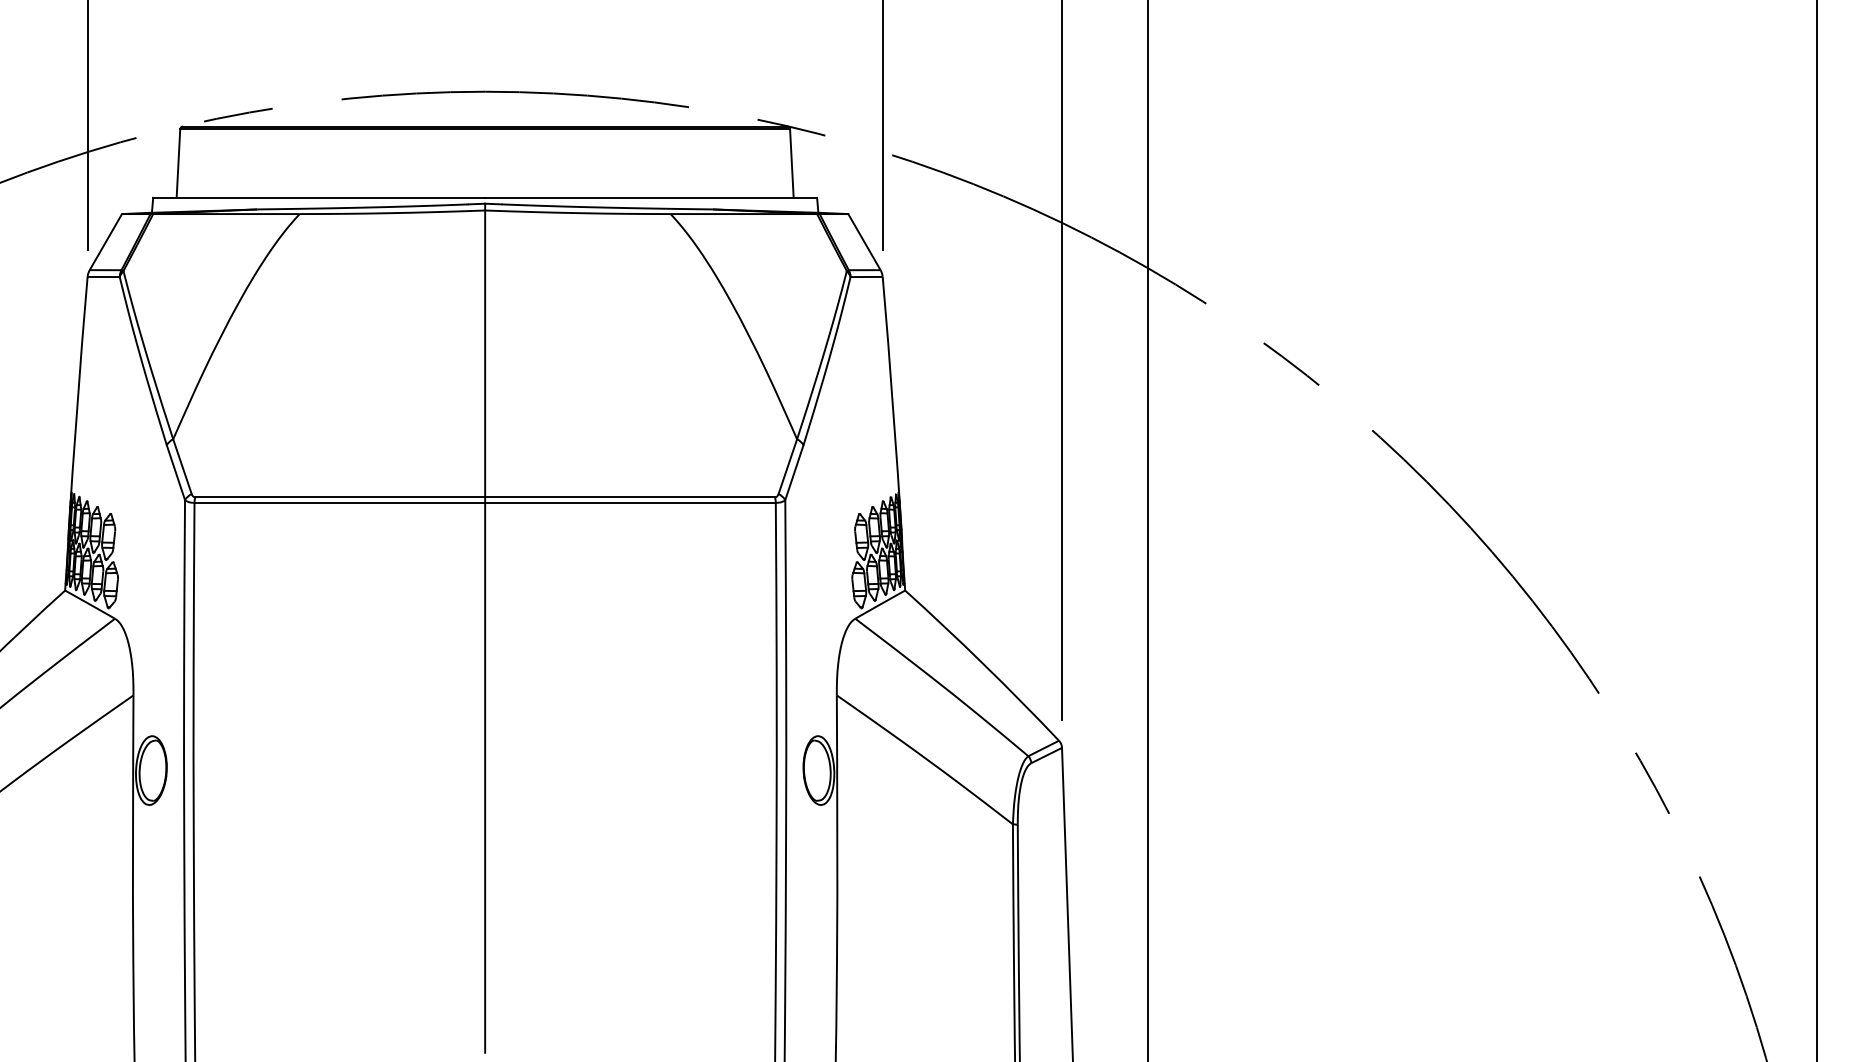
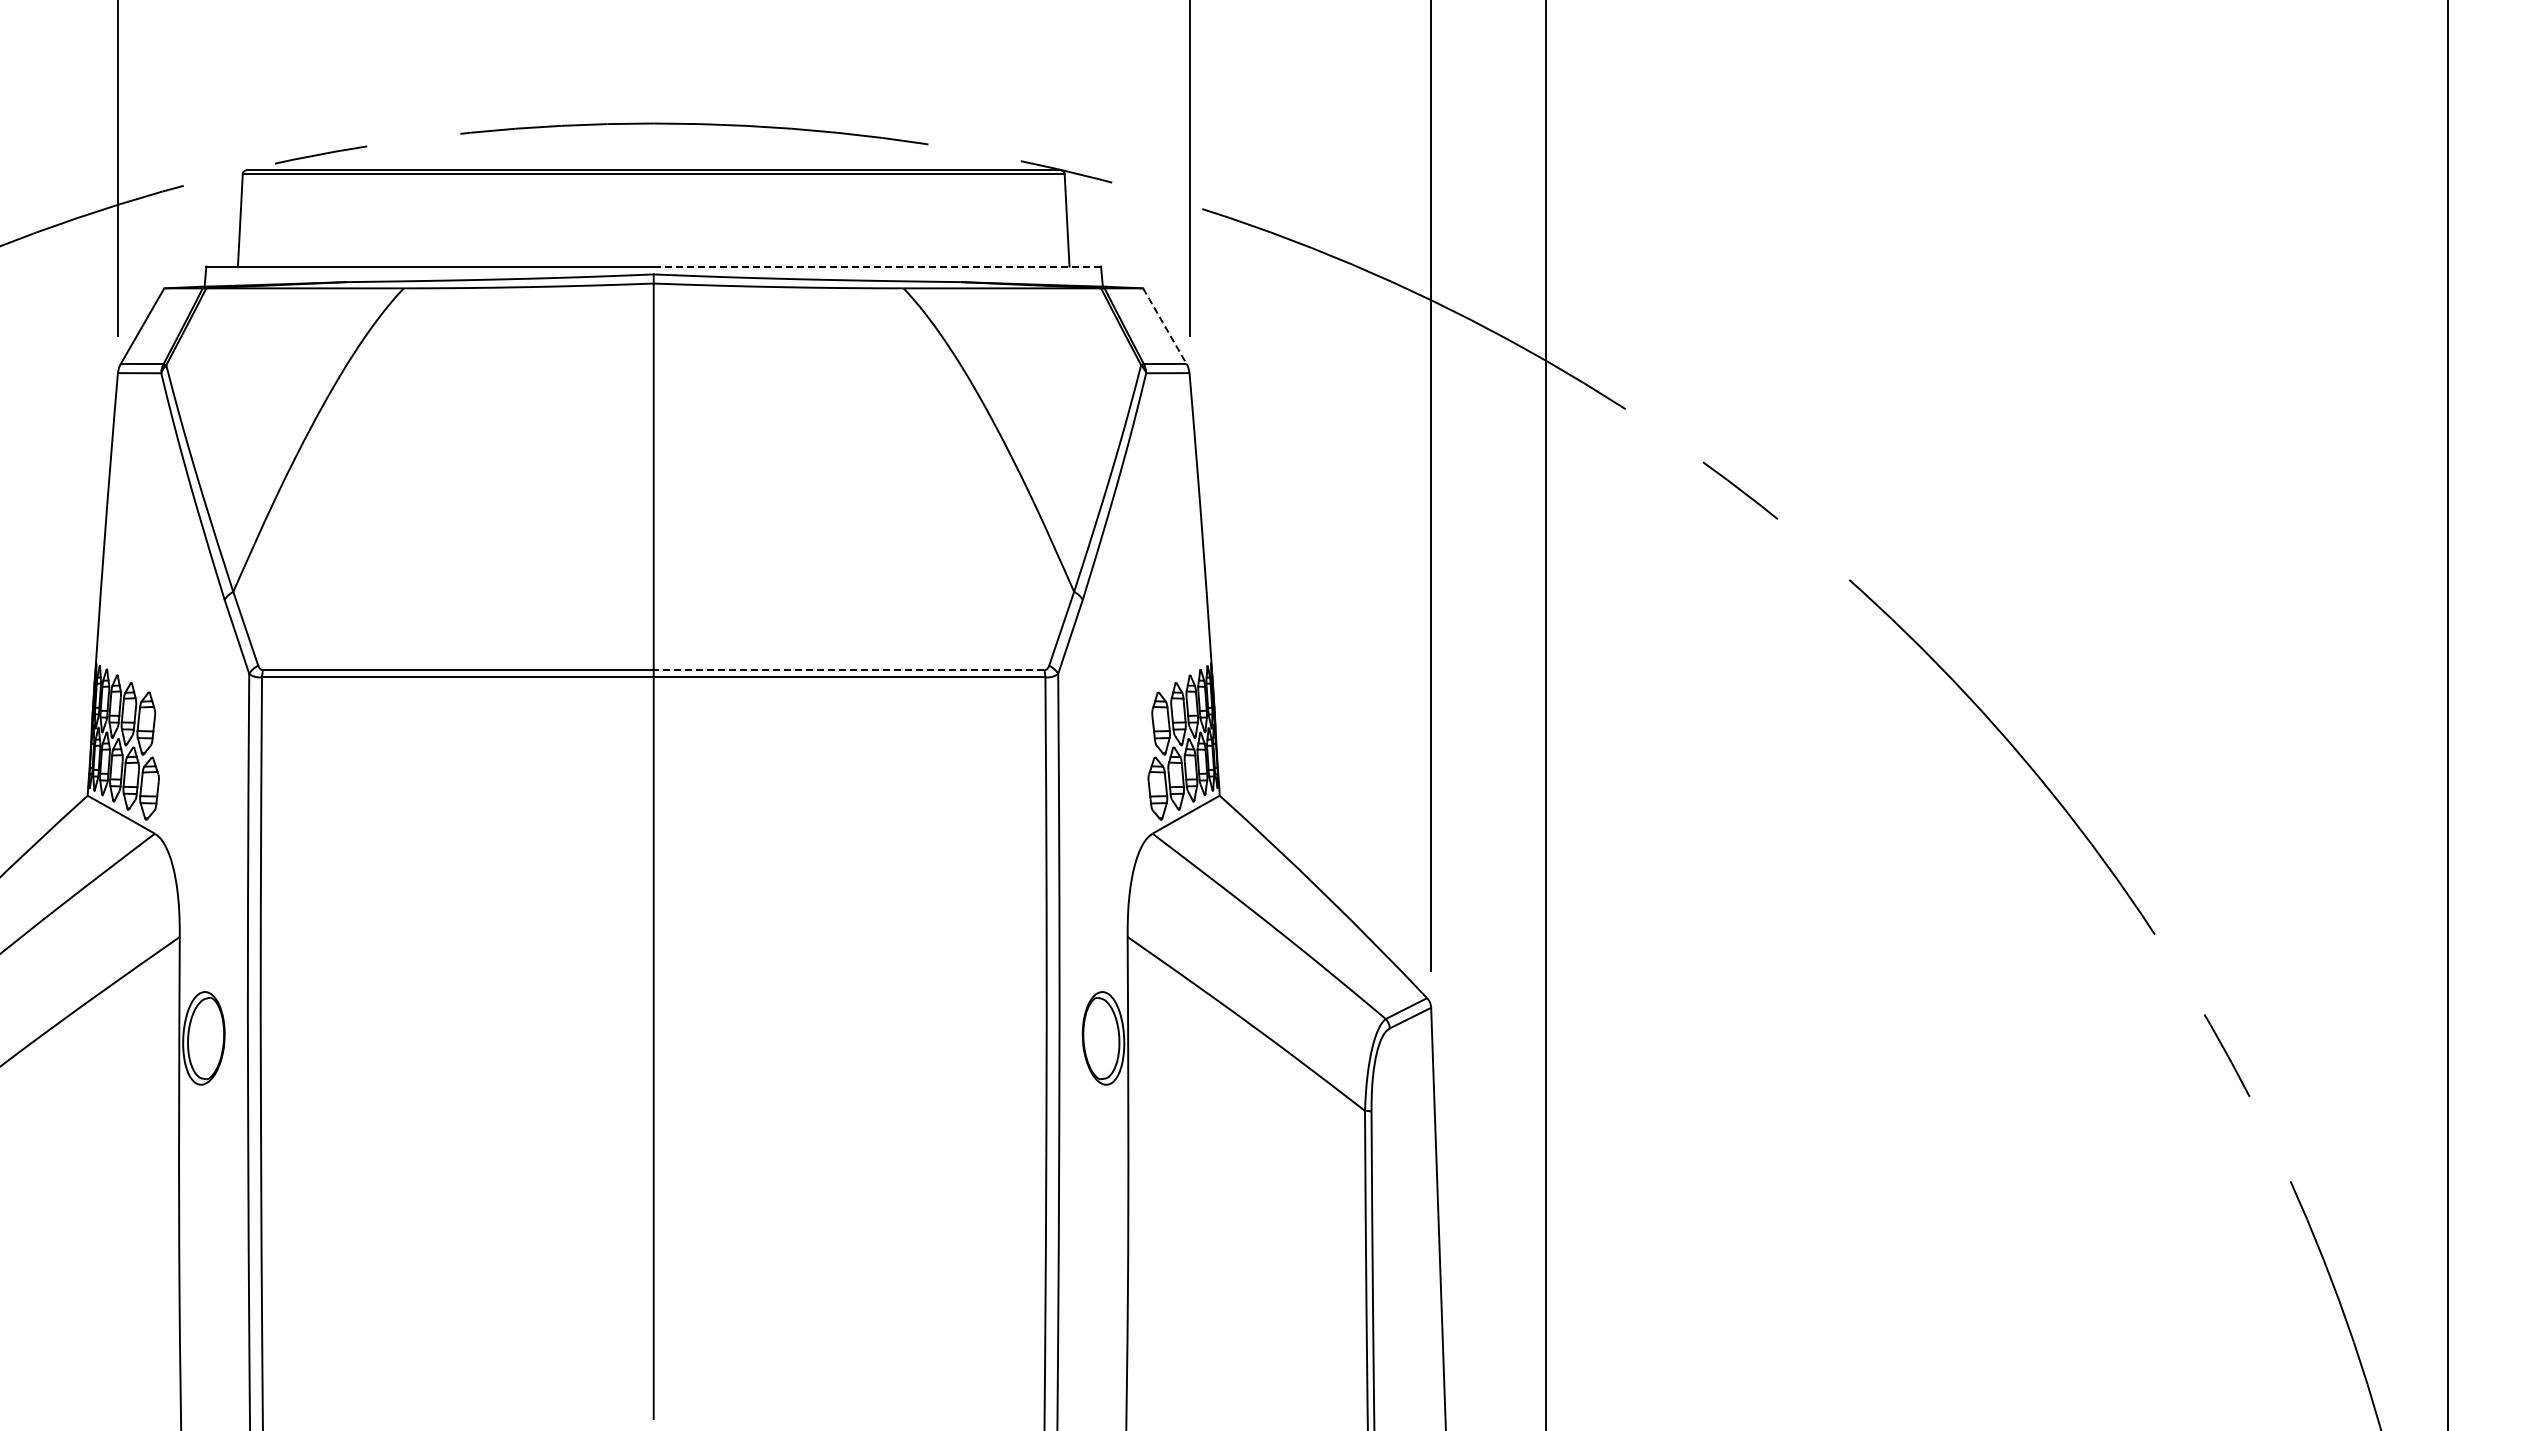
line: (651, 197) -> (877, 266), solid -> dashed
line: (864, 241) -> (1164, 325), solid -> dashed
line: (629, 497) -> (848, 670), solid -> dashed

